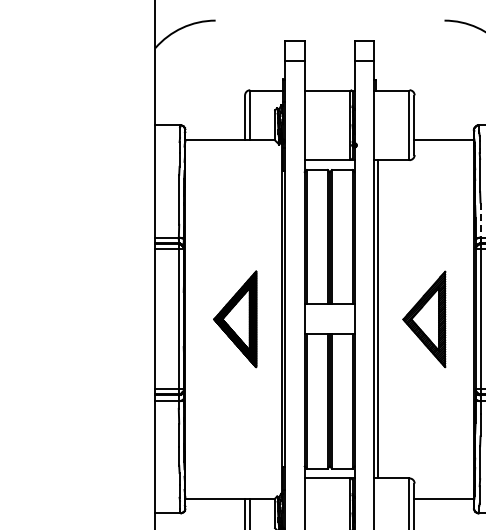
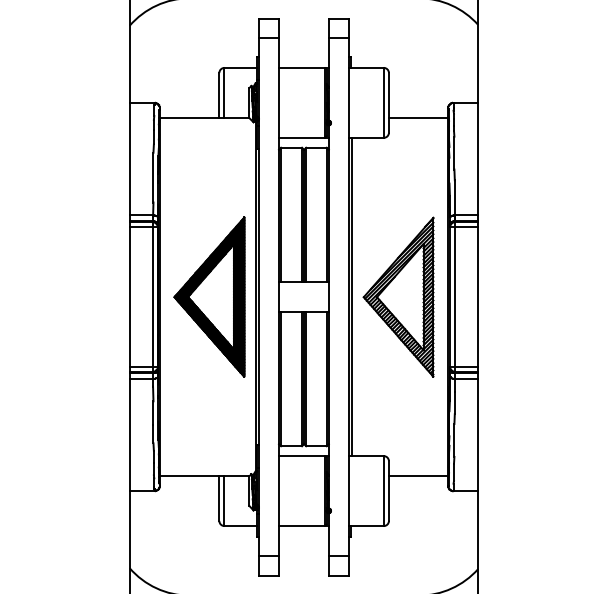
line: (480, 220) -> (454, 198), dashed -> solid
part: (235, 318) -> (209, 296), size x1.67
part: (424, 318) -> (398, 296), size x1.67

